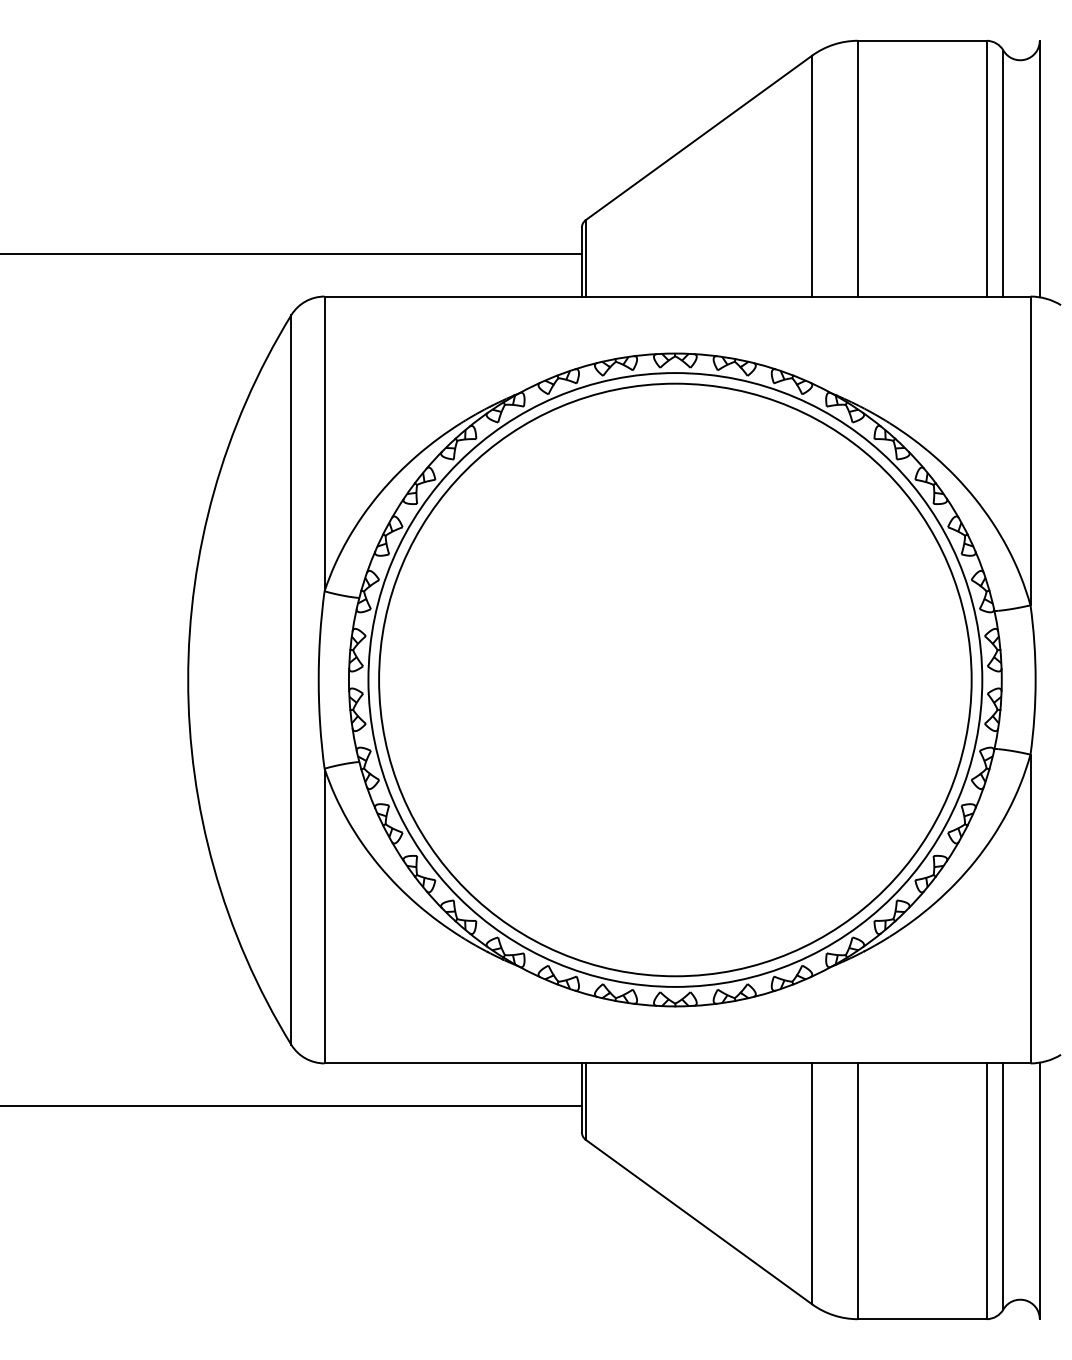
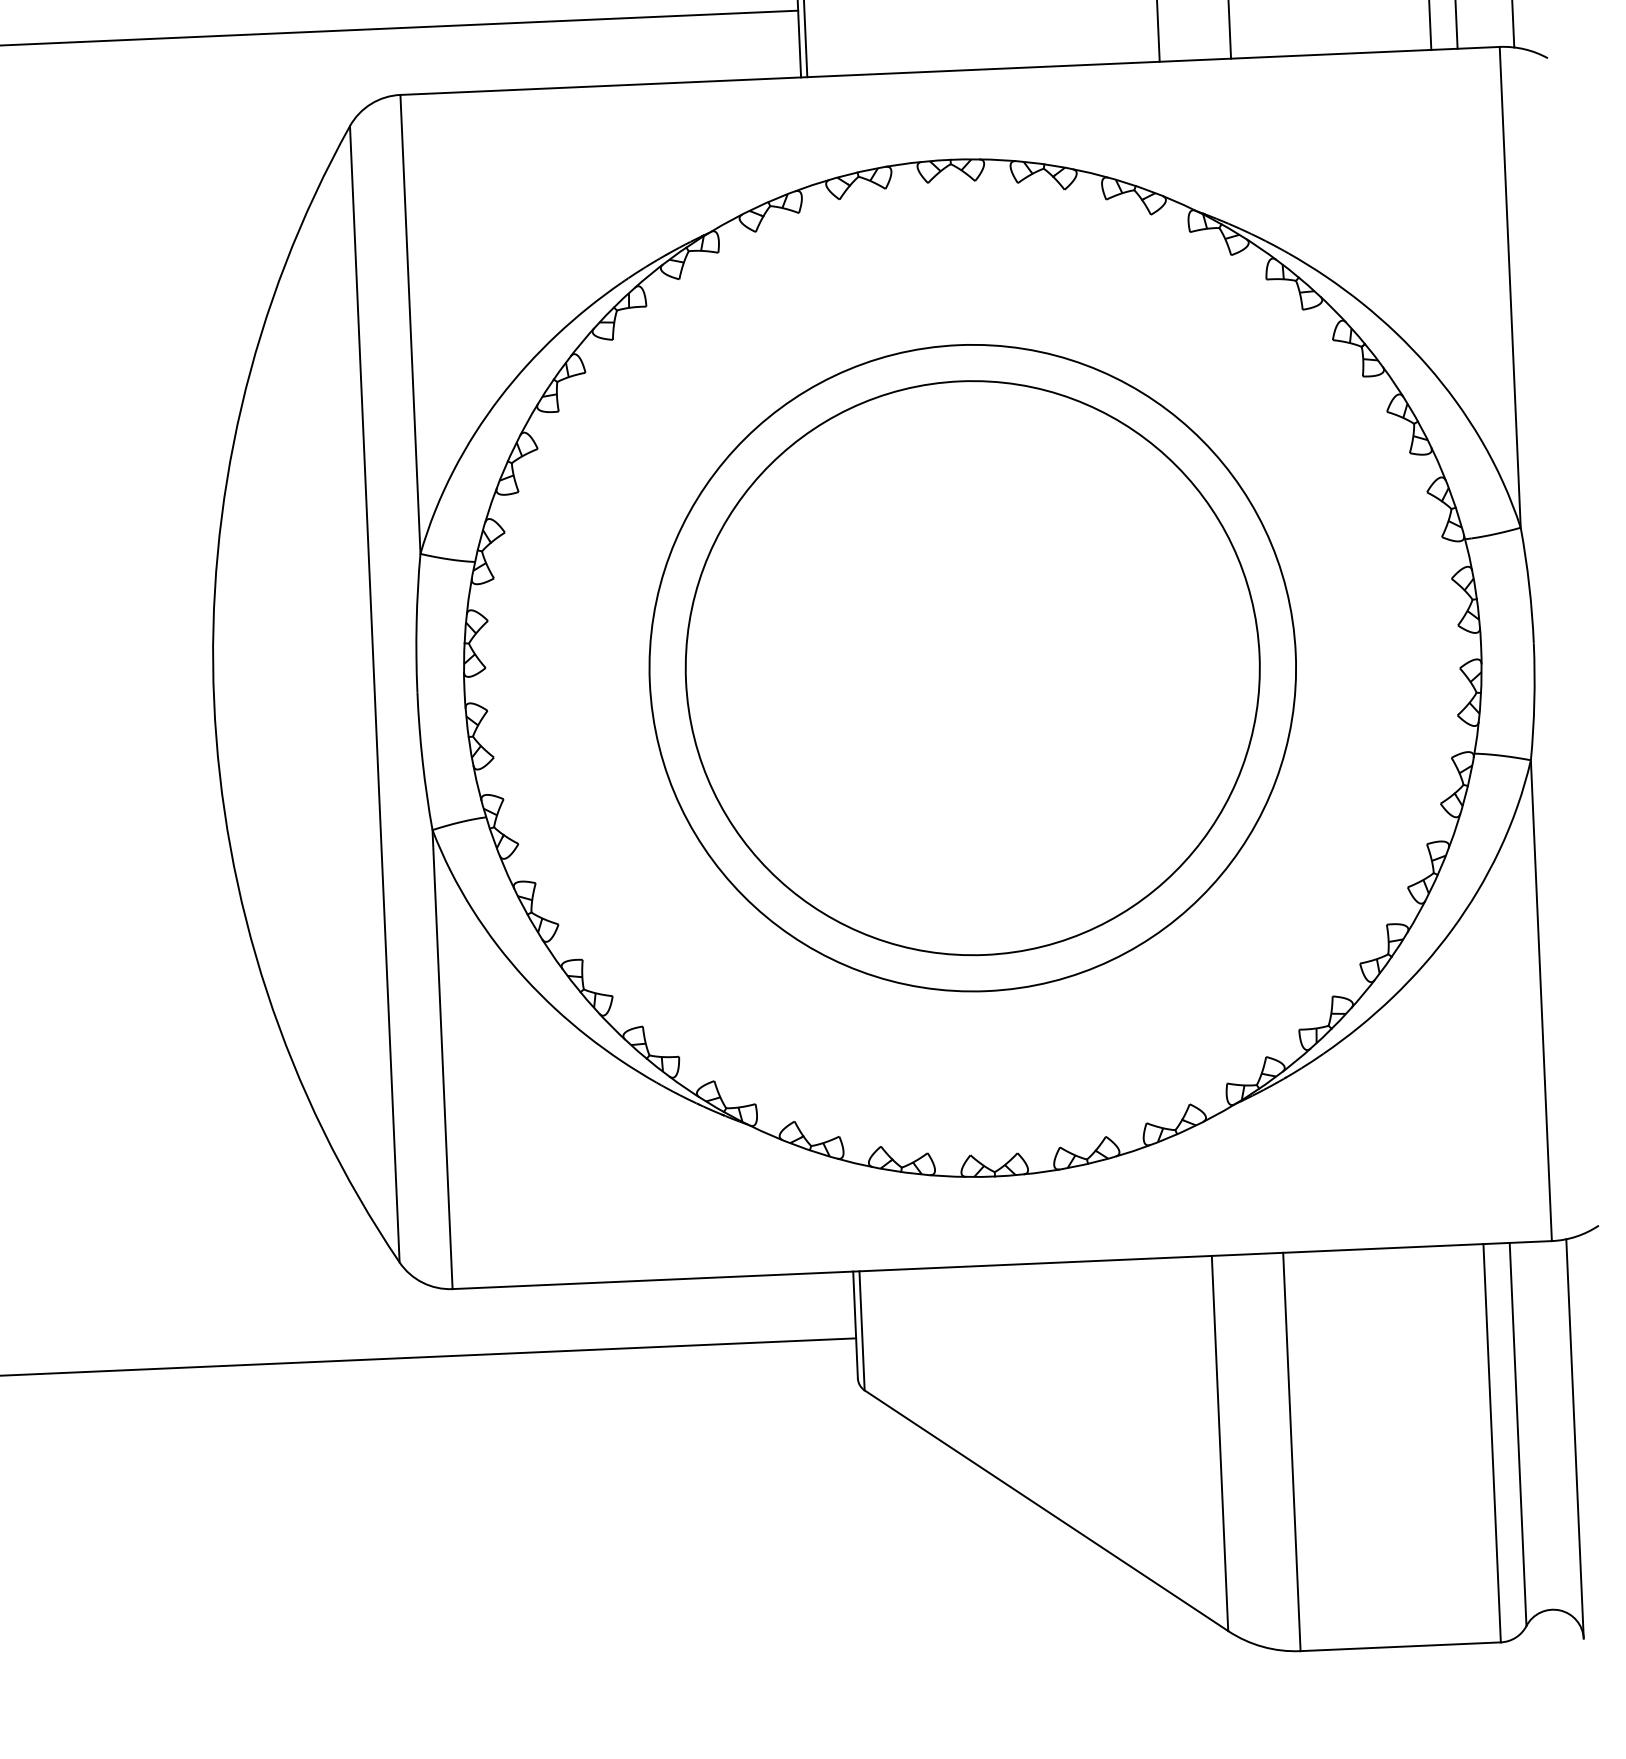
circle: (675, 679) -> (972, 667), size x0.6
circle: (675, 679) -> (972, 667), size x0.7

